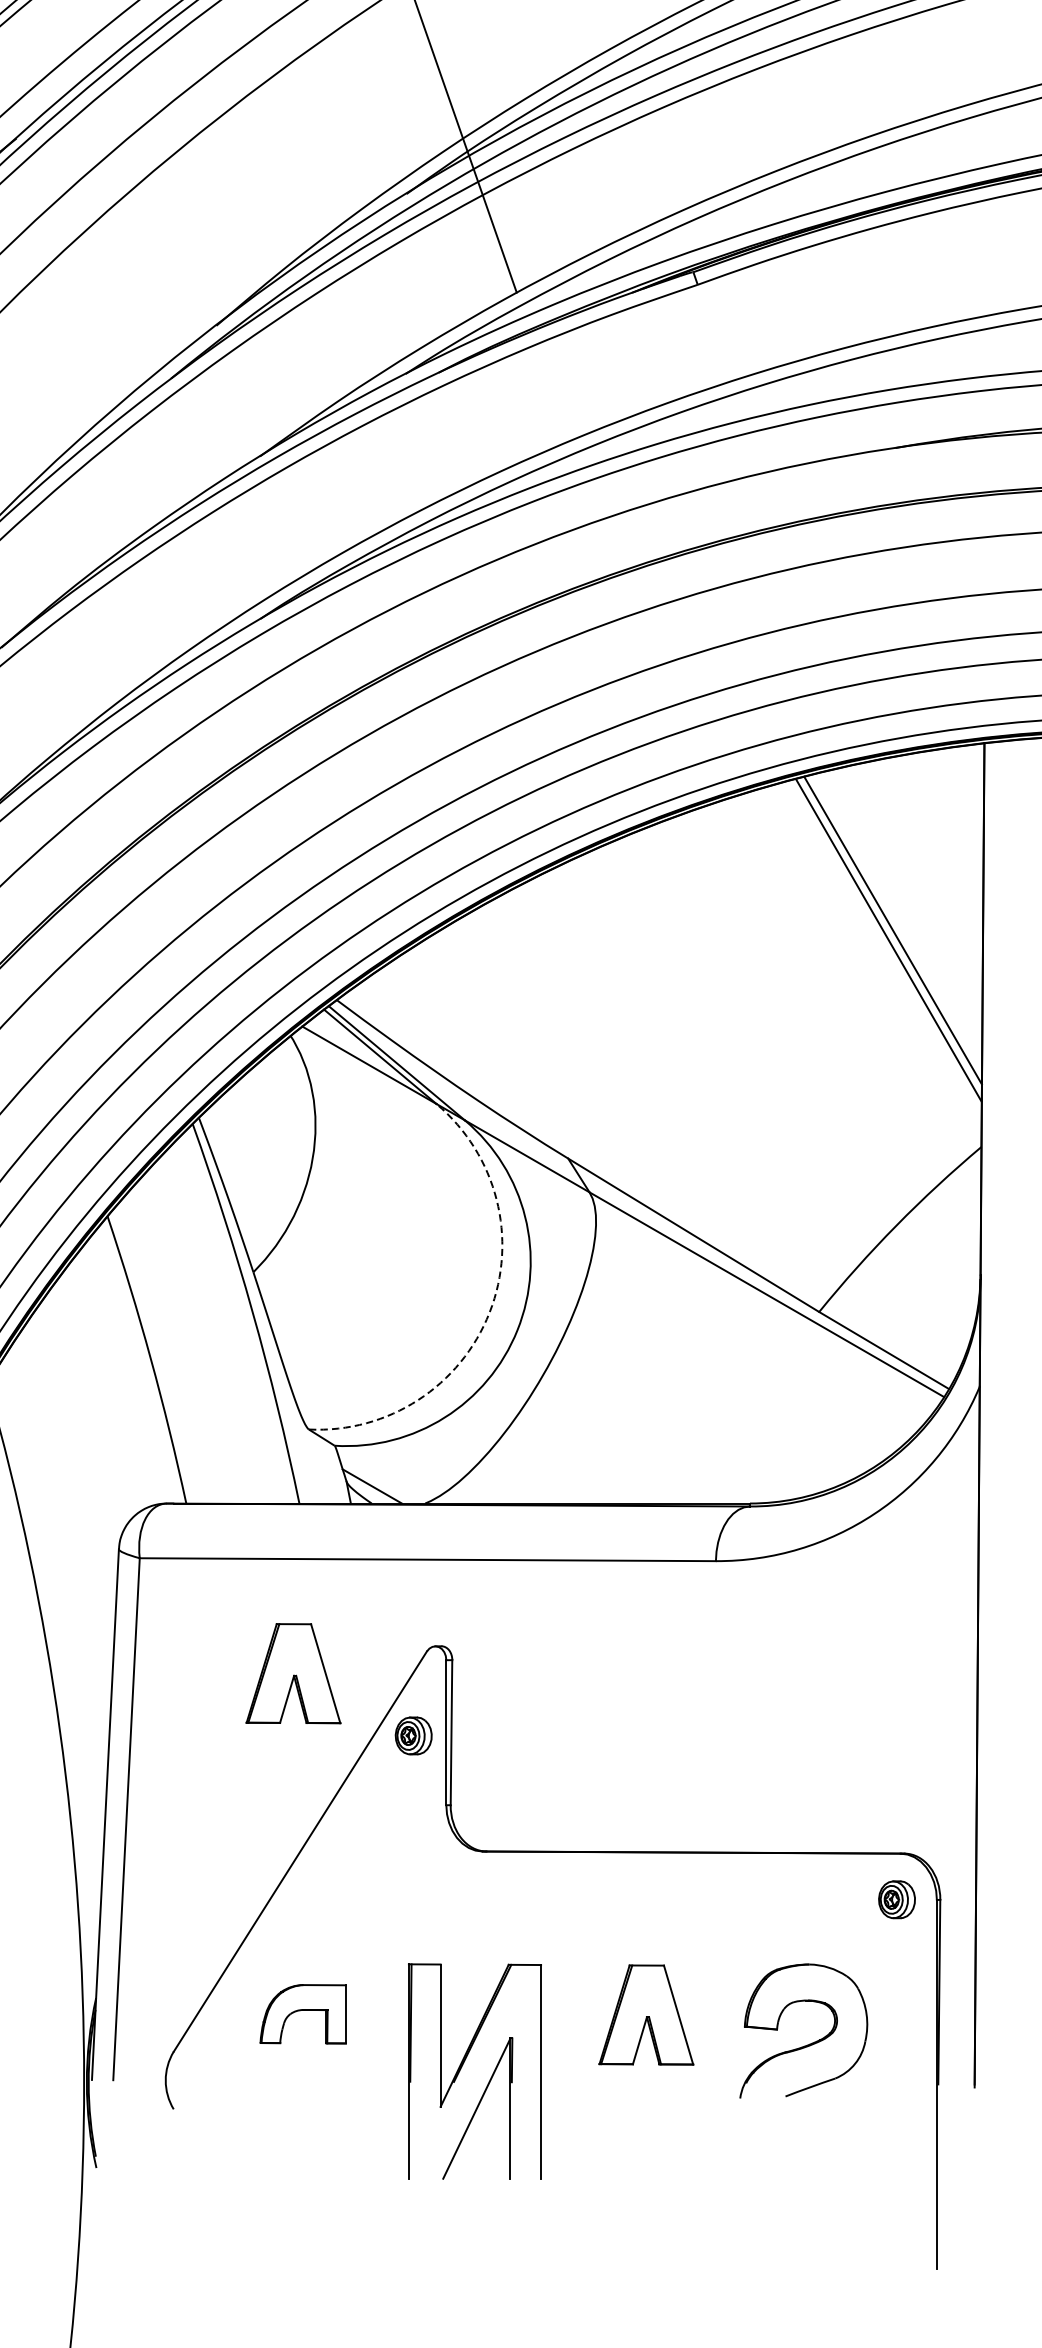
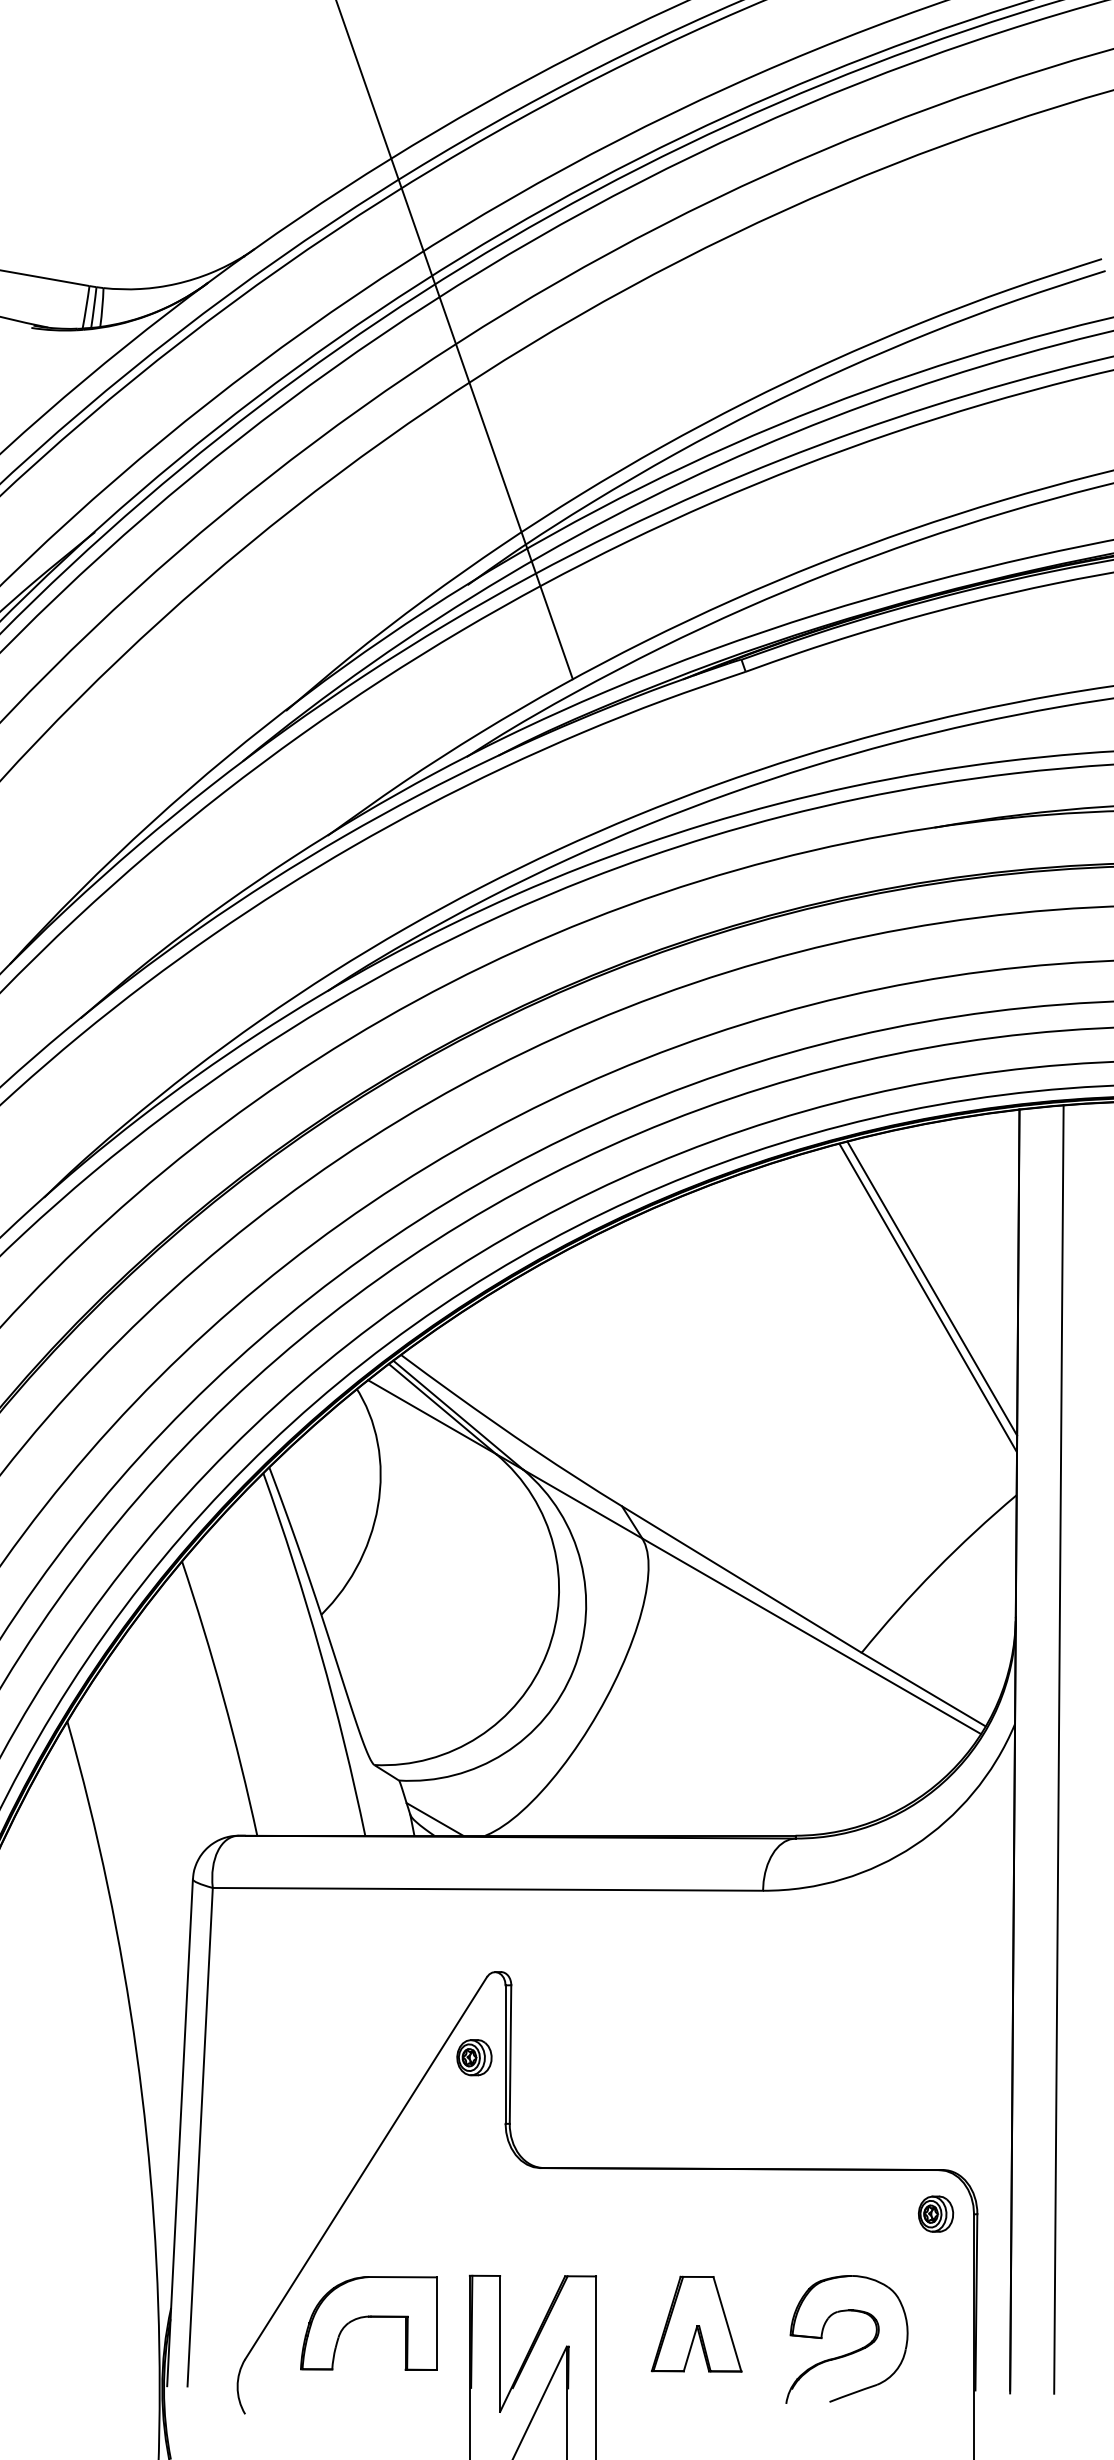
arc: (489, 1312) -> (546, 1653), dashed -> solid
line: (1025, 1413) -> (1058, 1749), added
part: (293, 1672) -> (359, 1997), removed
part: (302, 2014) -> (368, 2323), size x1.67

